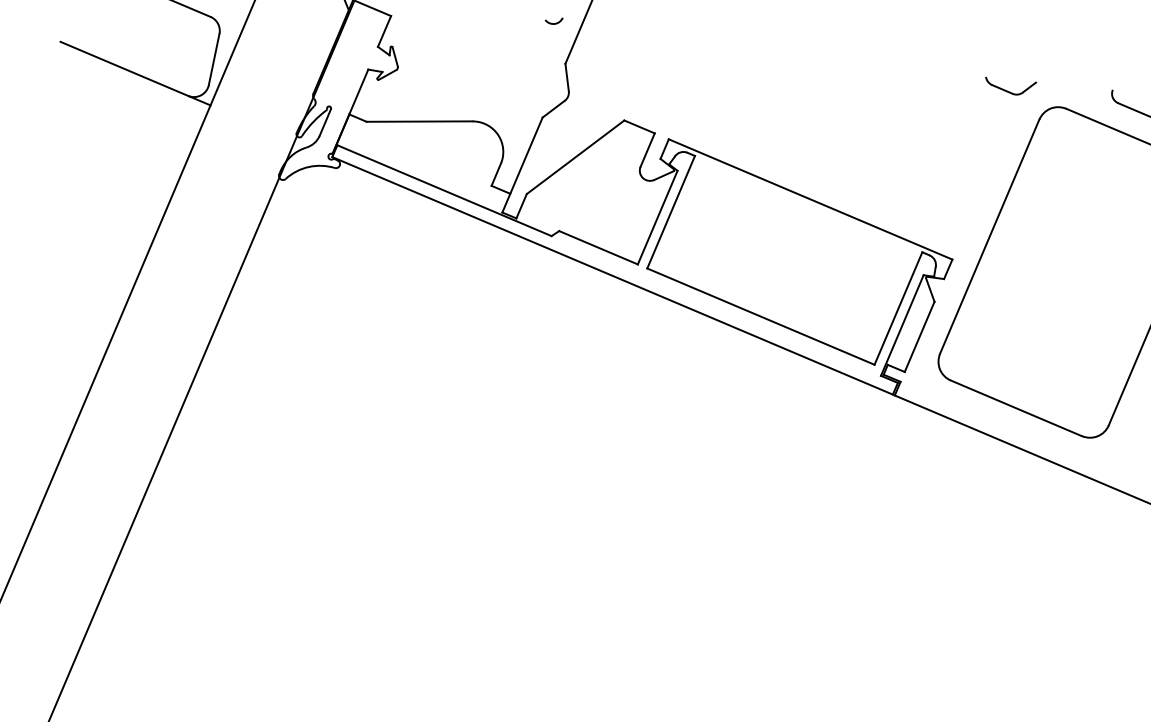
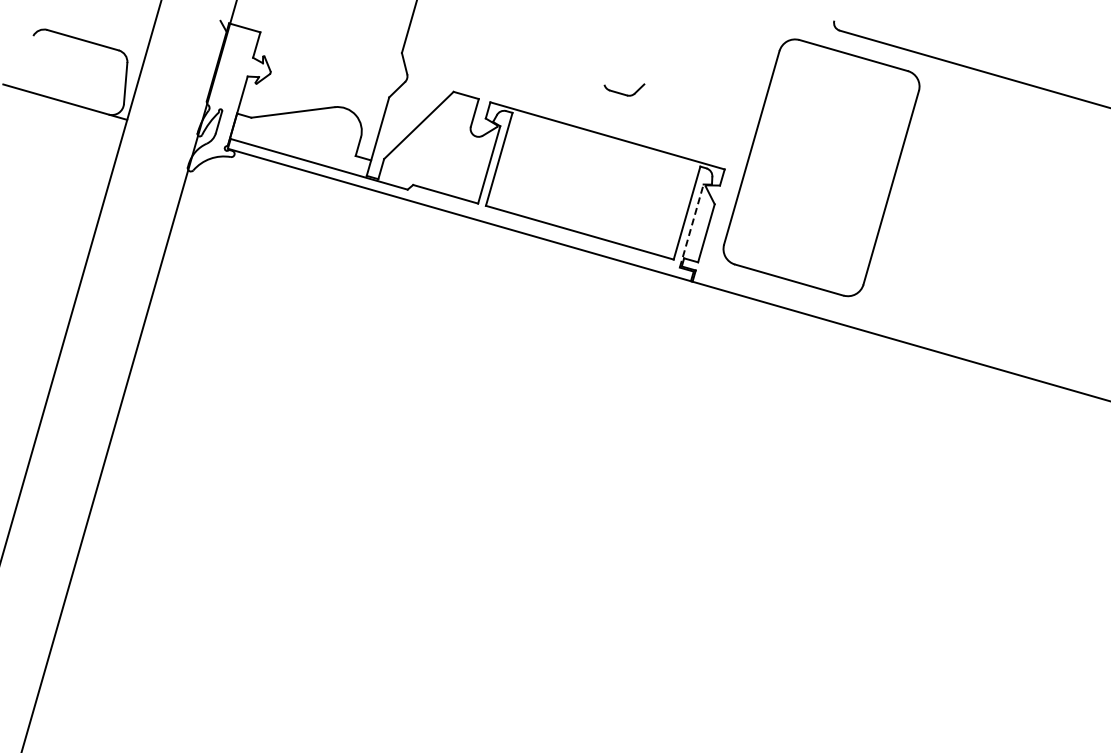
arc: (554, 22) -> (389, 21), removed
part: (1010, 85) -> (624, 89), moved
line: (902, 324) -> (691, 225), solid -> dashed

